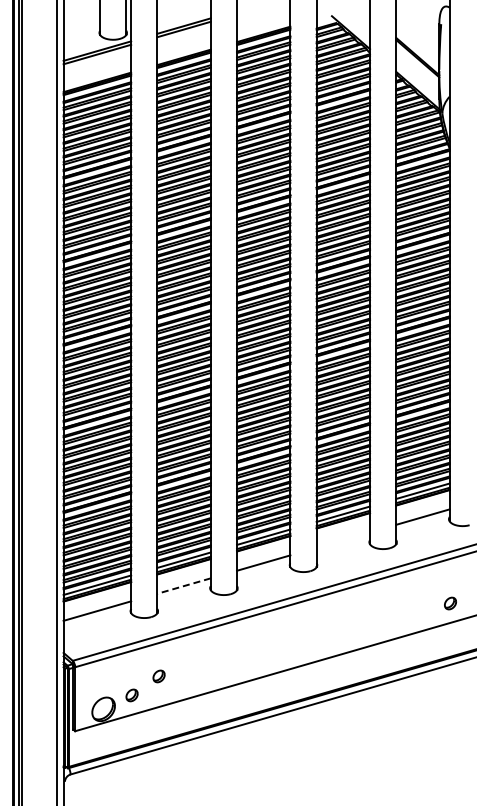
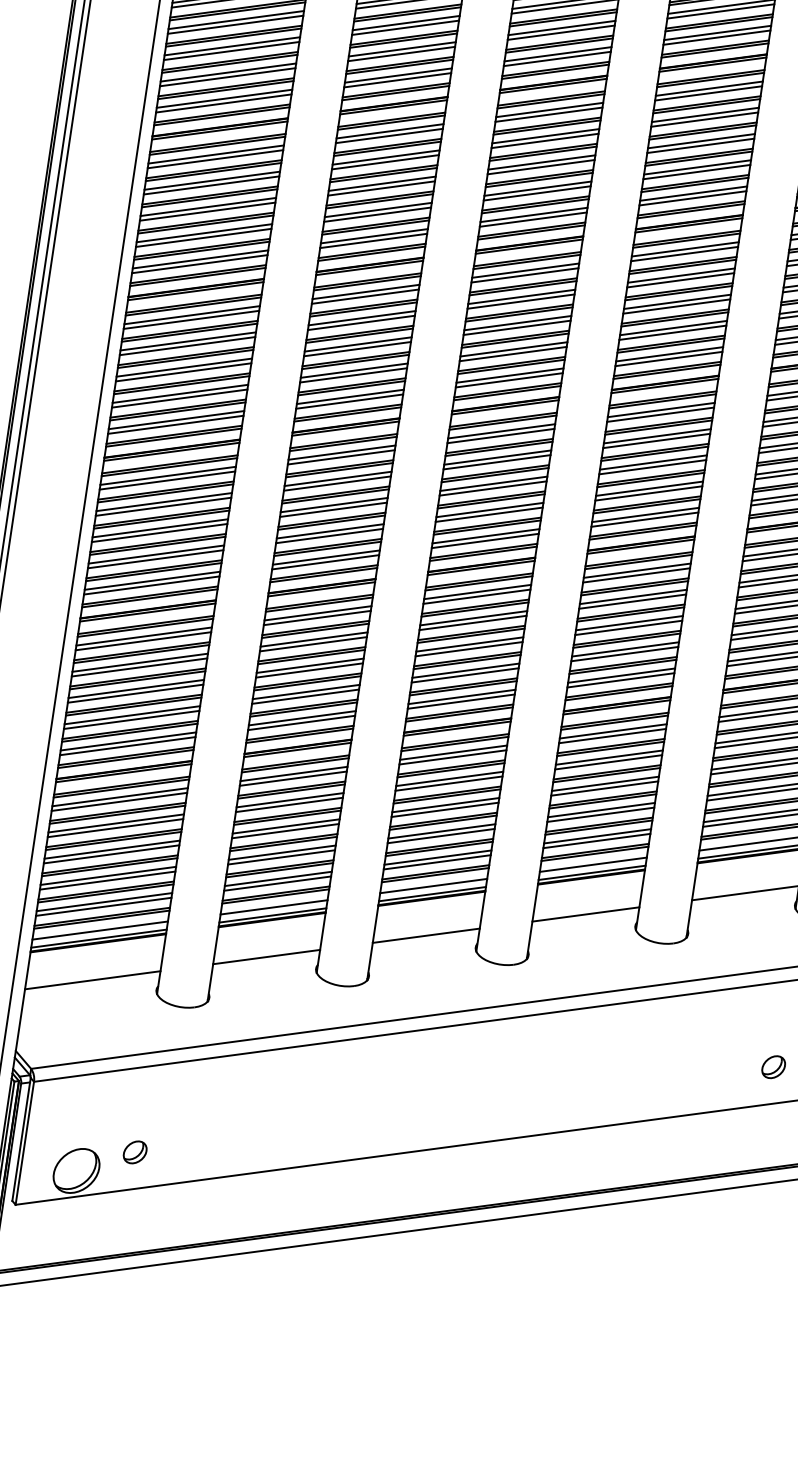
line: (343, 539) -> (586, 913), added
line: (184, 586) -> (267, 958), dashed -> solid
part: (158, 676) -> (191, 1123), removed

